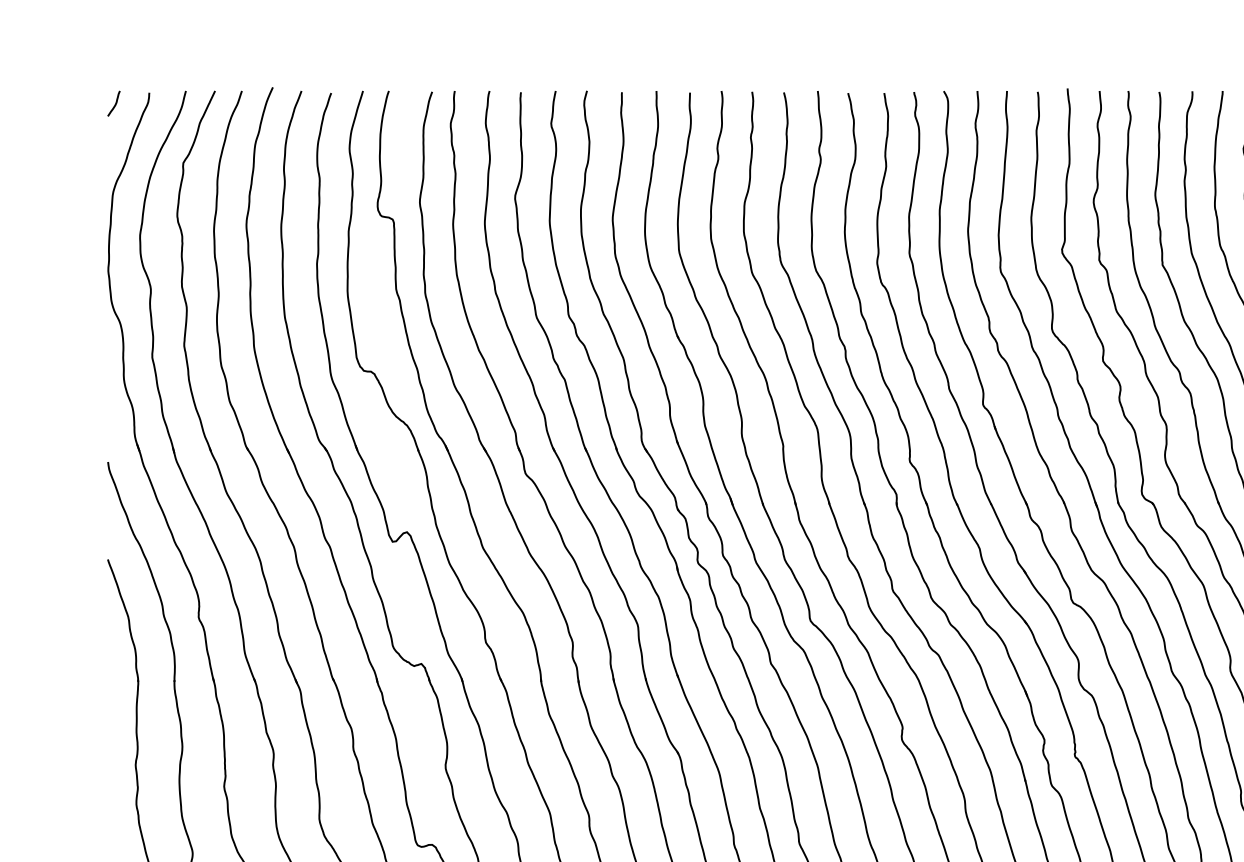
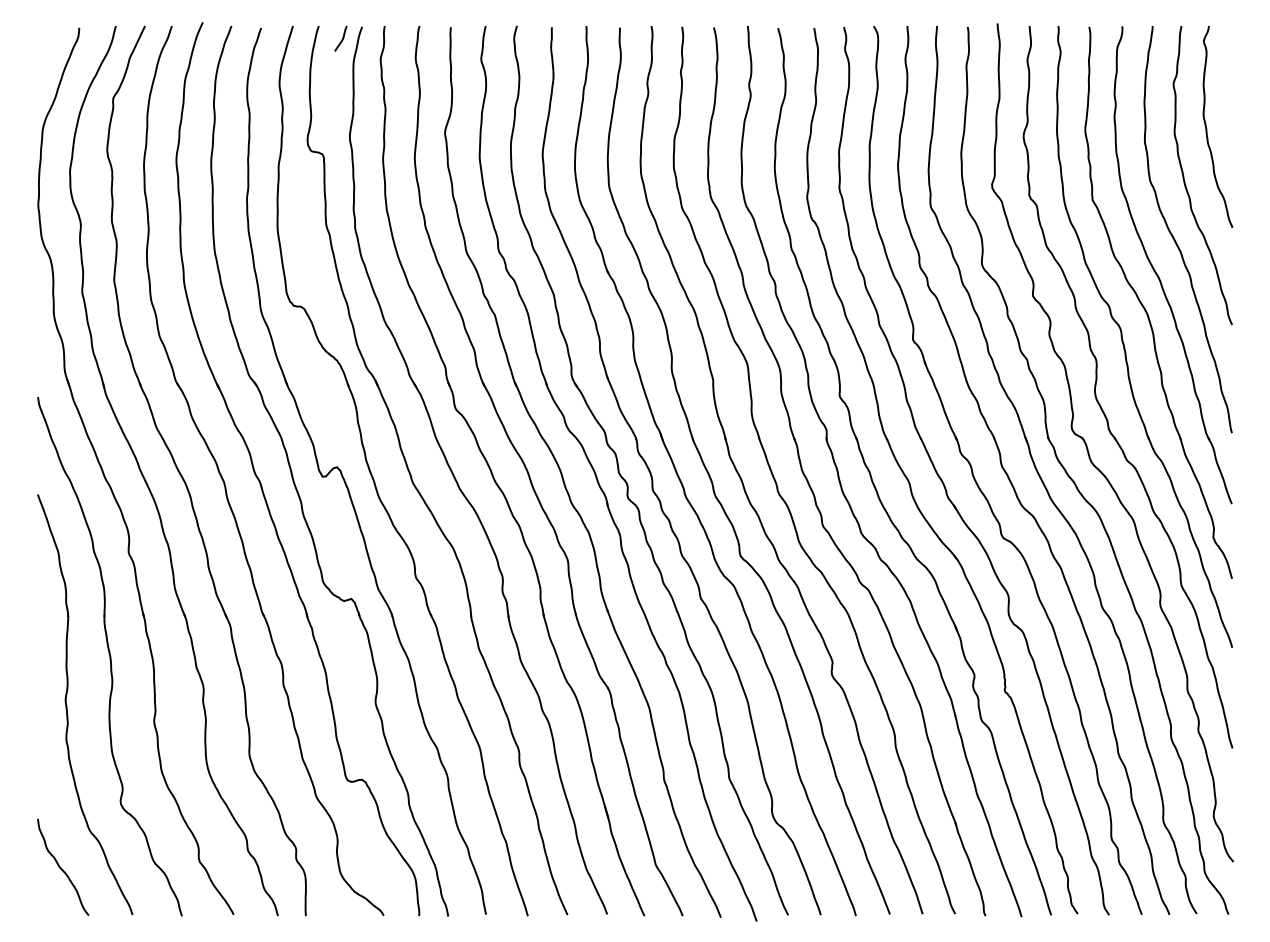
curve: (114, 104) -> (341, 39), moved

